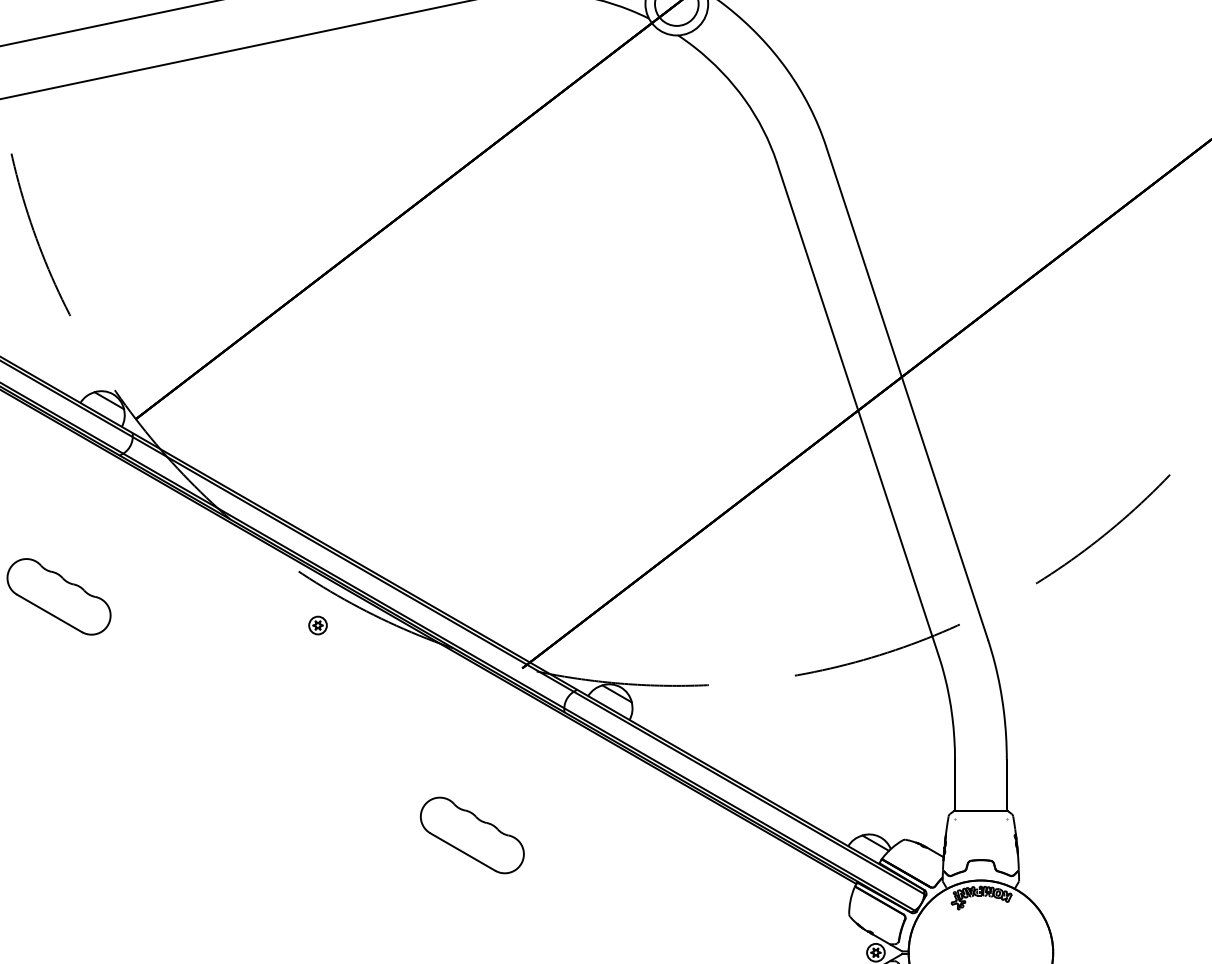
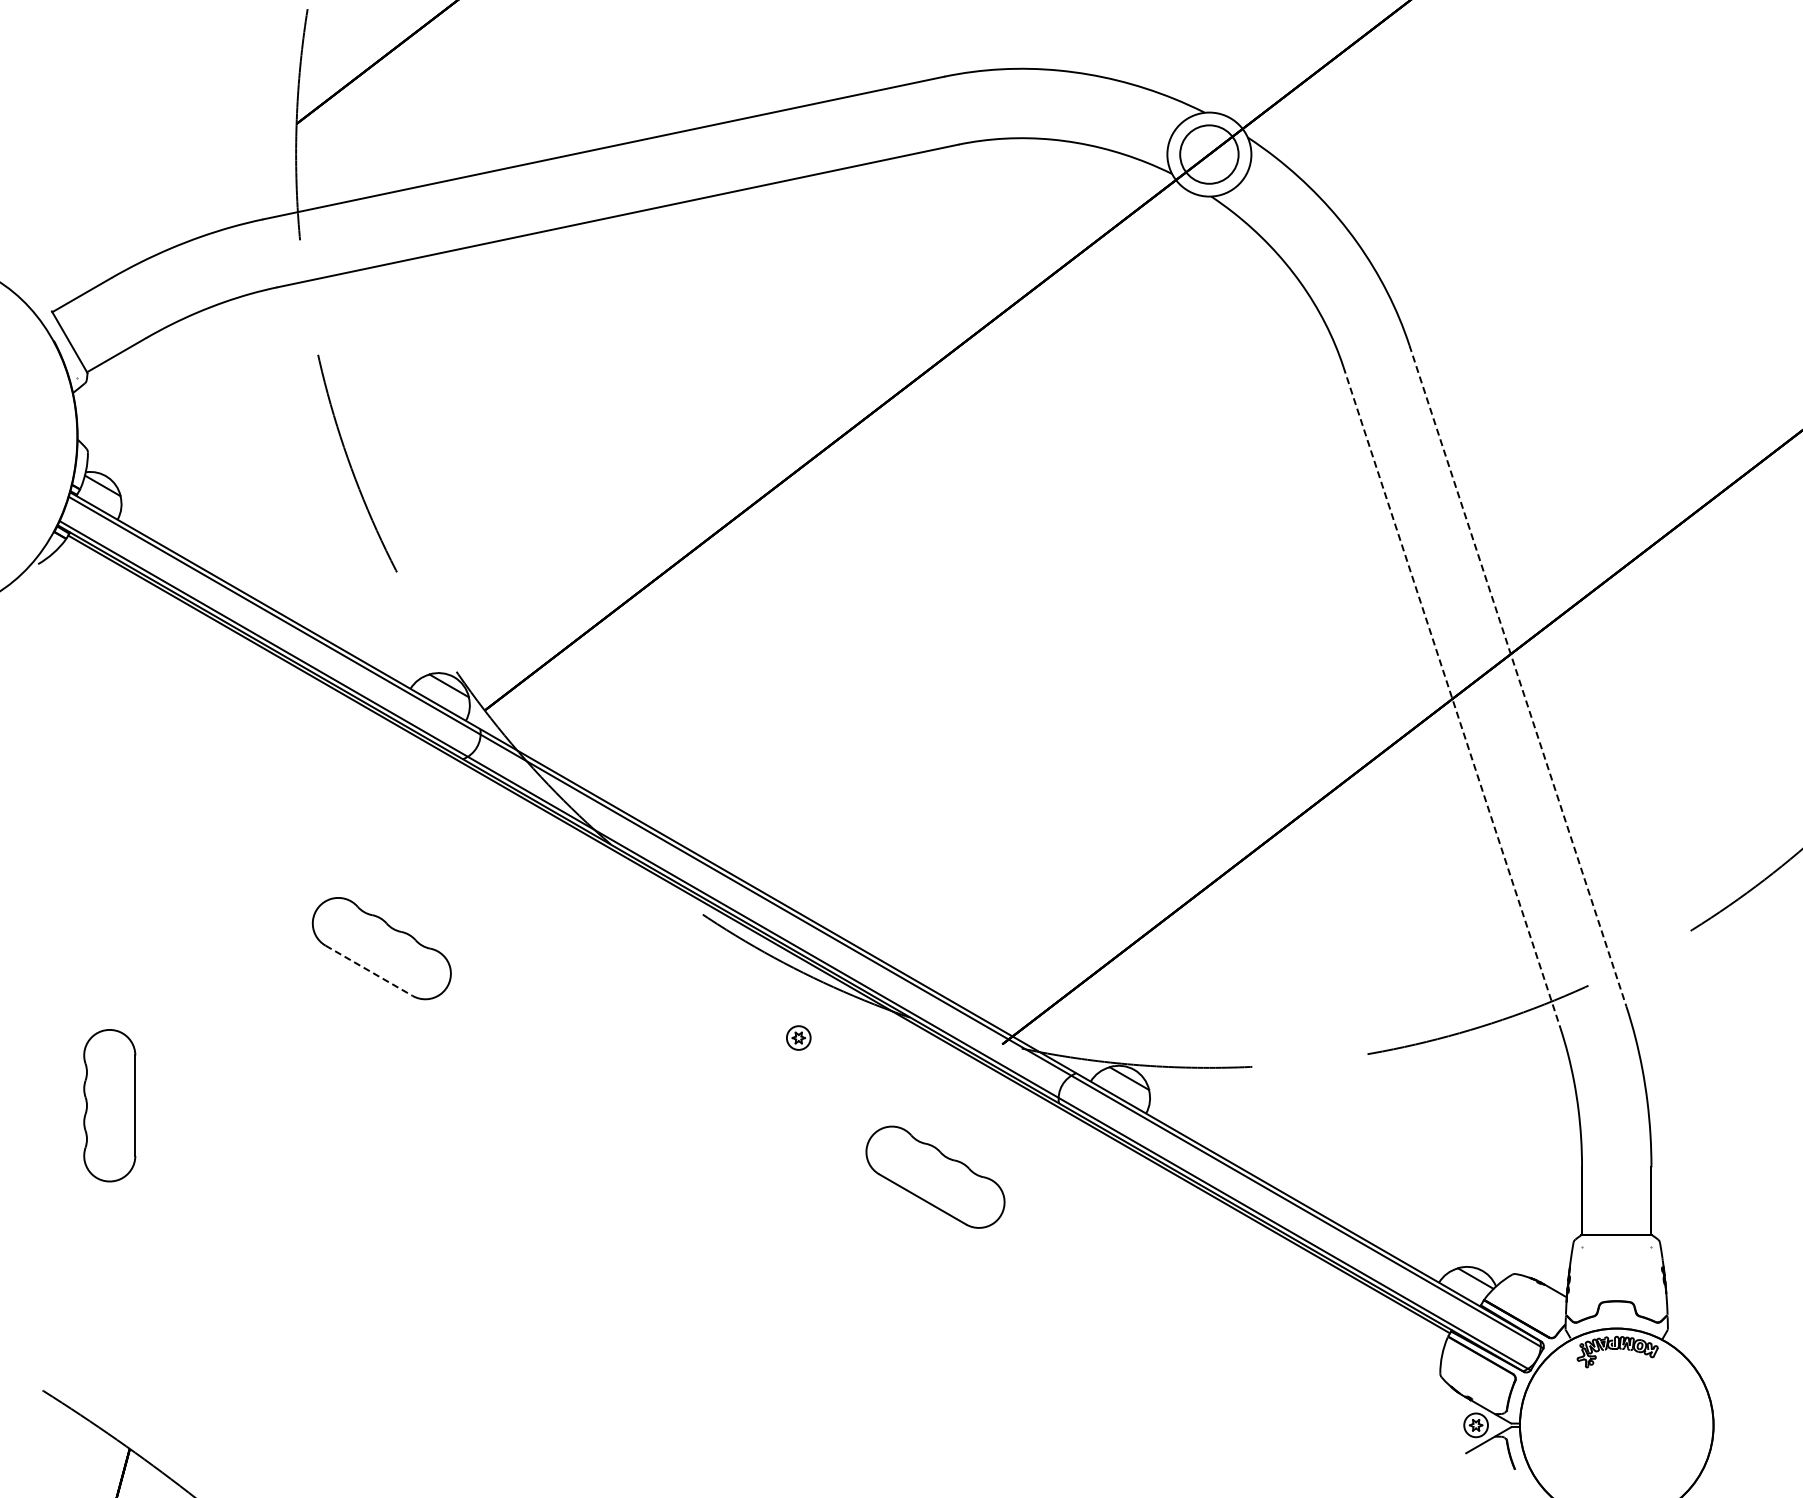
line: (906, 392) -> (1517, 675), solid -> dashed
line: (857, 409) -> (1451, 697), solid -> dashed
line: (49, 613) -> (369, 971), solid -> dashed
part: (317, 625) -> (798, 1037), moved
part: (472, 834) -> (935, 1176), moved

